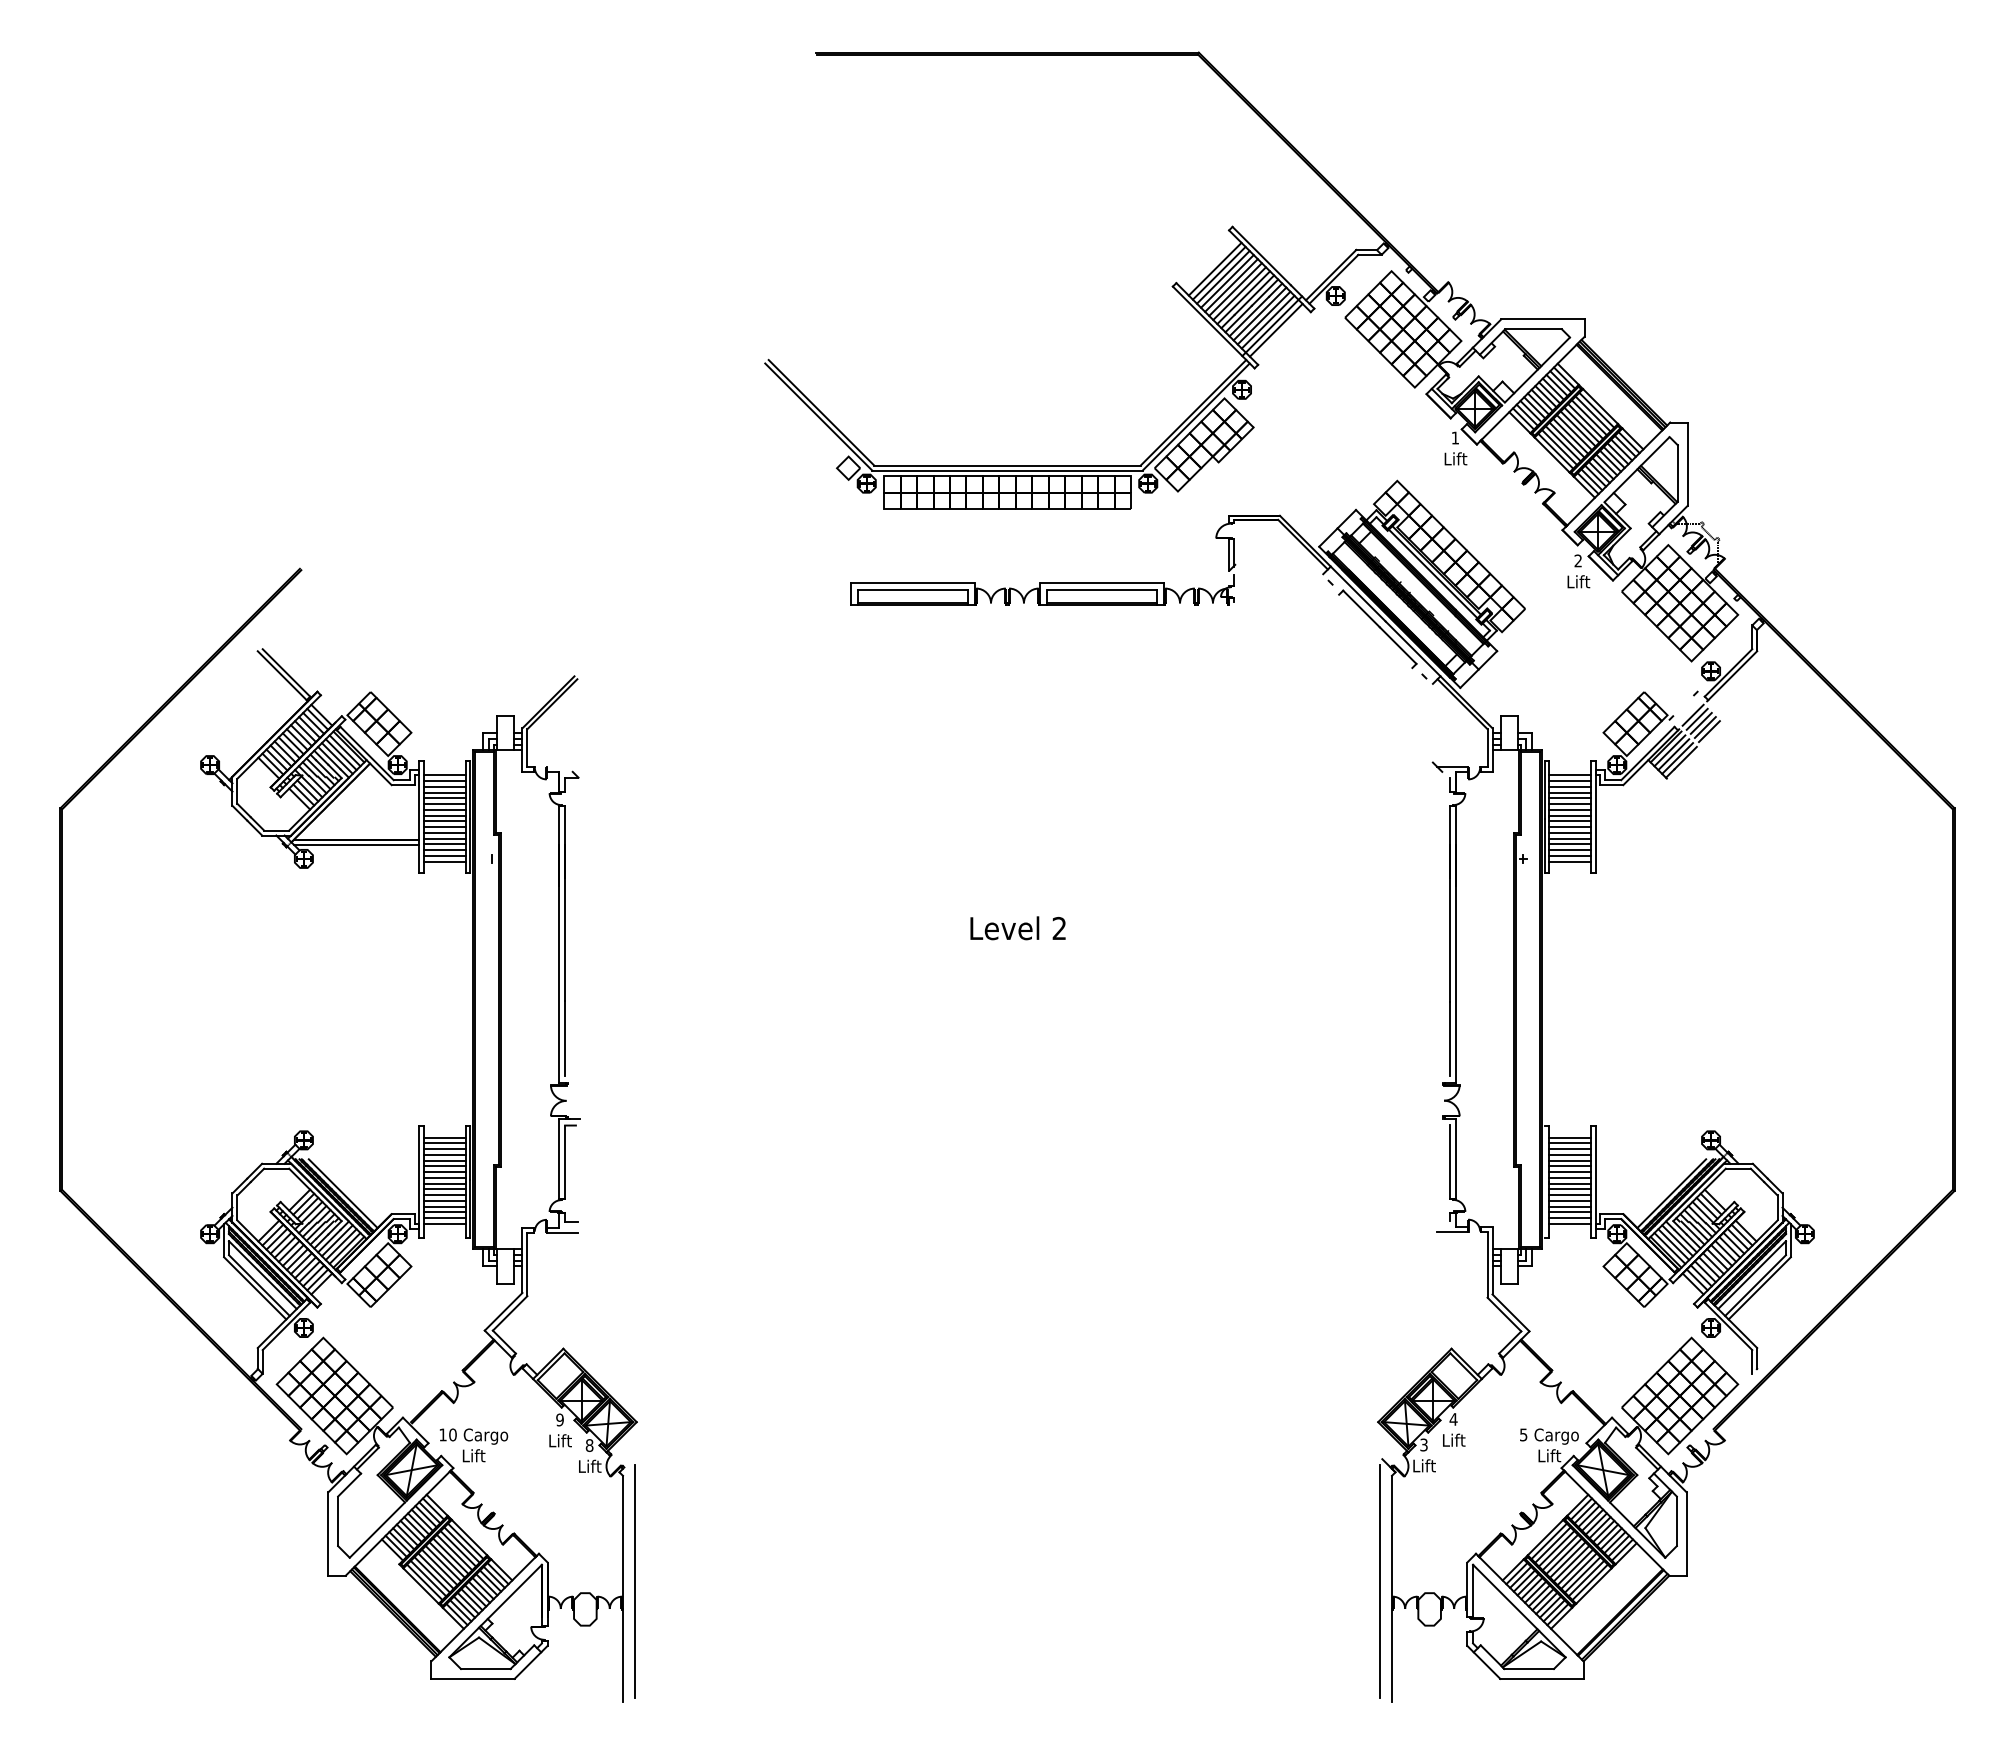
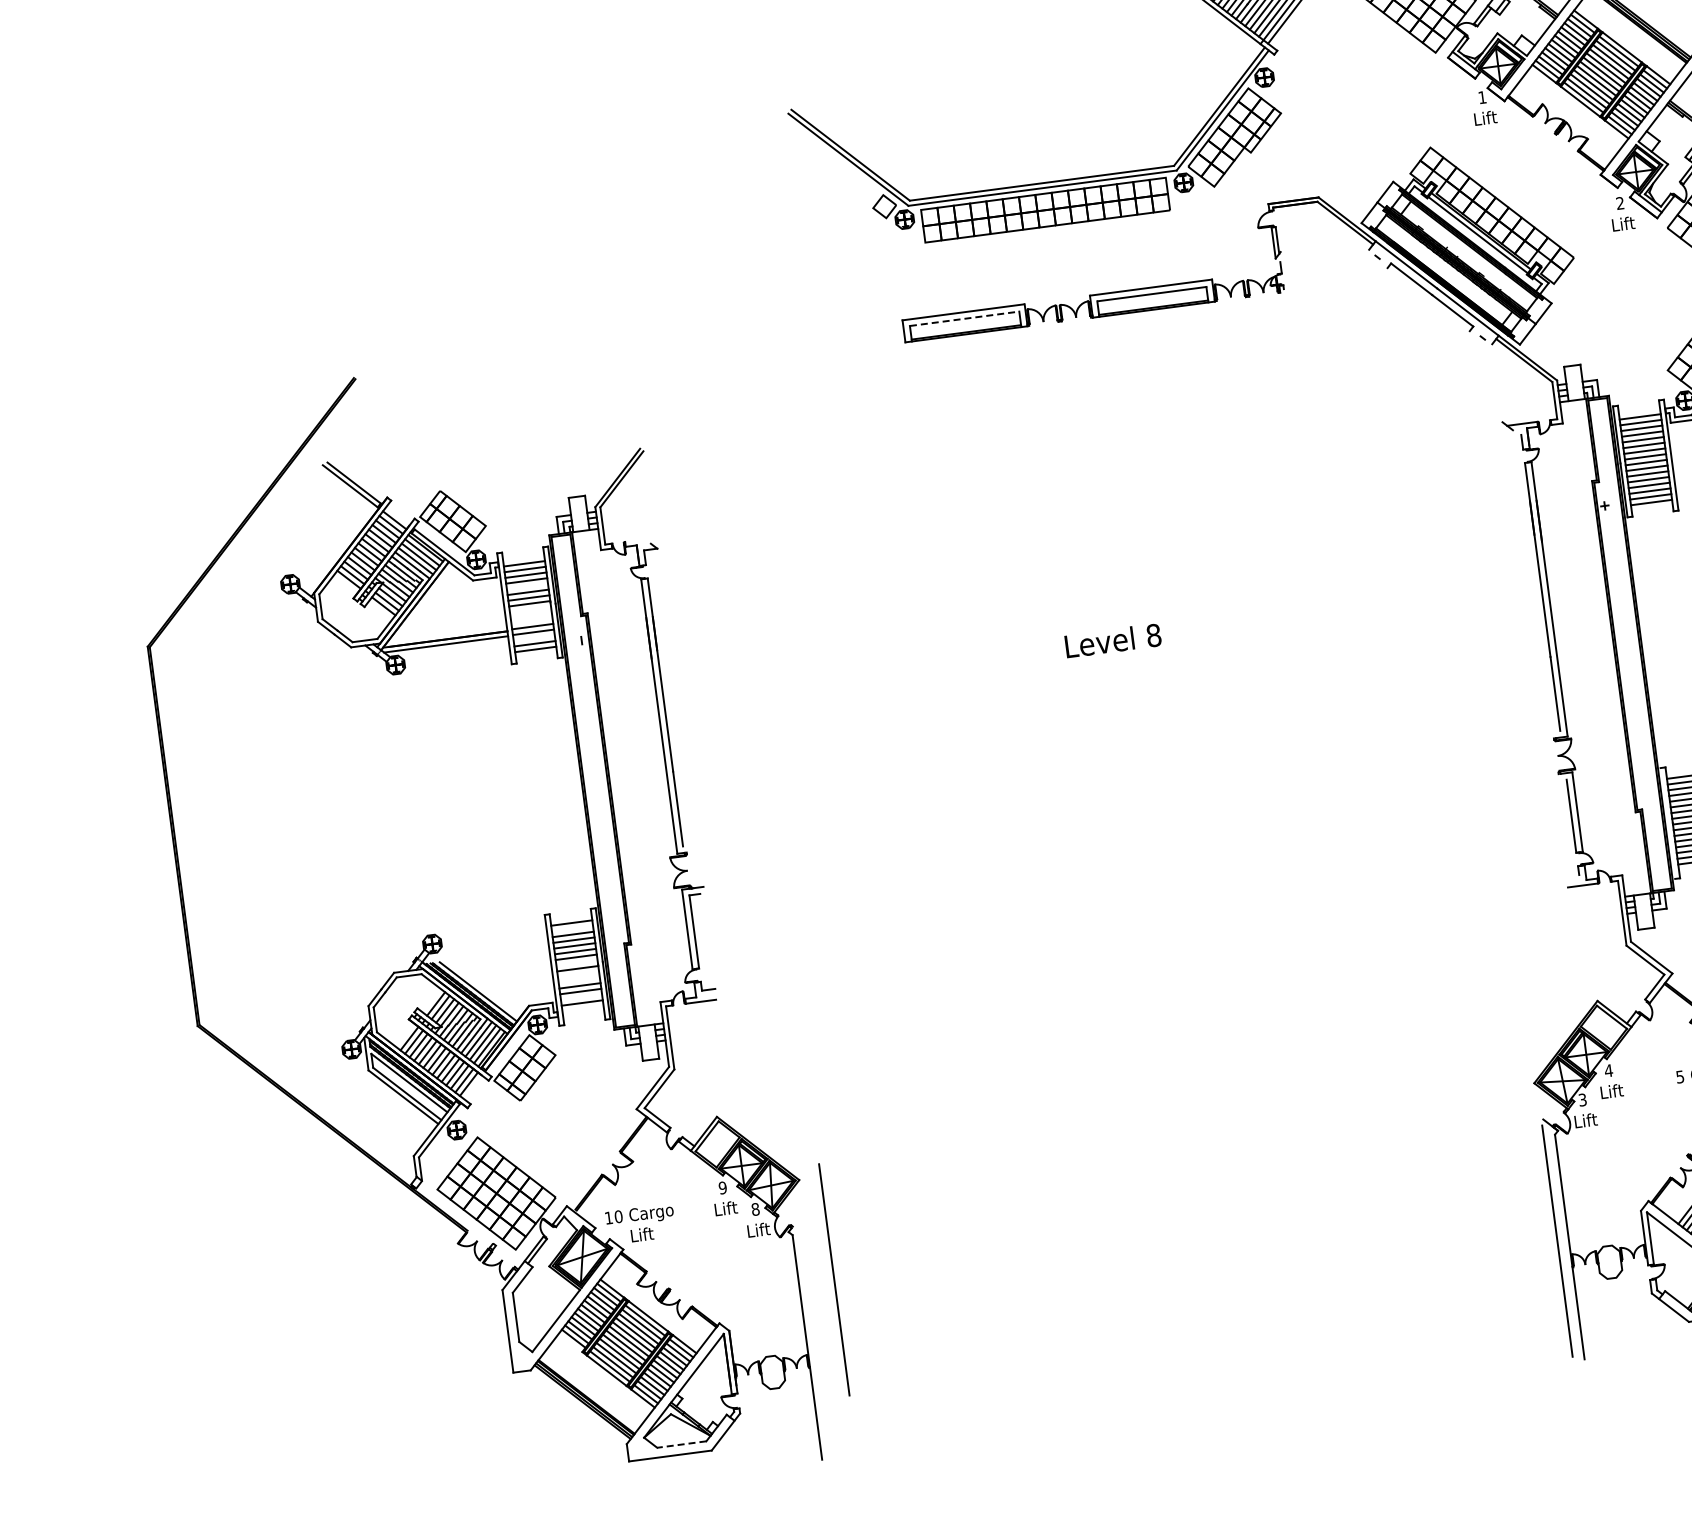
line: (912, 589) -> (963, 318), solid -> dashed
line: (444, 798) -> (527, 586), removed
line: (444, 821) -> (530, 609), removed
line: (444, 827) -> (531, 615), removed
line: (444, 832) -> (531, 620), removed
line: (444, 850) -> (534, 638), removed
text: (1059, 928) -> (1153, 635), 2 -> 8
line: (444, 1143) -> (572, 928), removed
line: (444, 1177) -> (576, 962), removed
line: (444, 1189) -> (578, 974), removed
line: (444, 1195) -> (579, 980), removed
line: (444, 1212) -> (581, 997), removed
line: (444, 1224) -> (582, 1009), removed
line: (634, 1581) -> (834, 1279), moved
line: (485, 1669) -> (681, 1445), solid -> dashed

